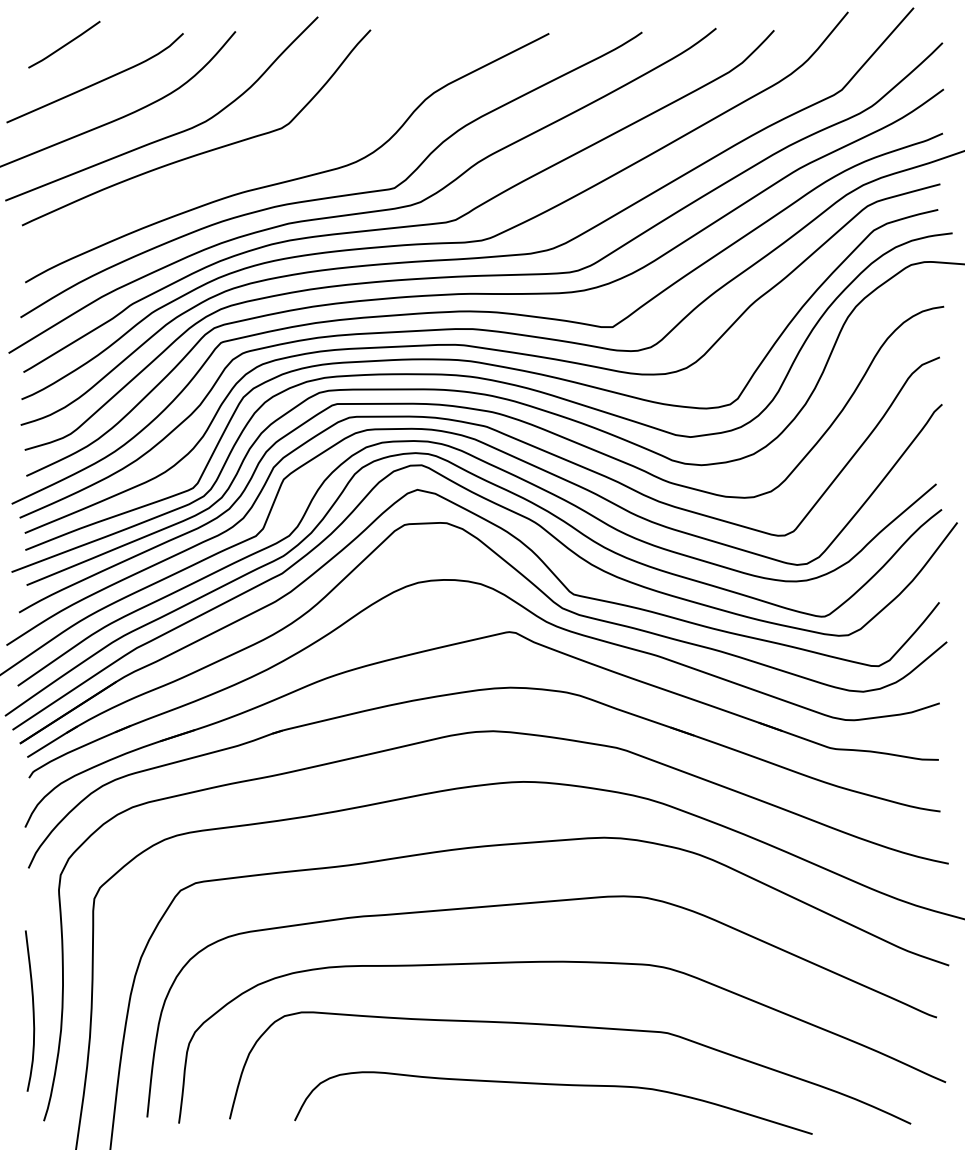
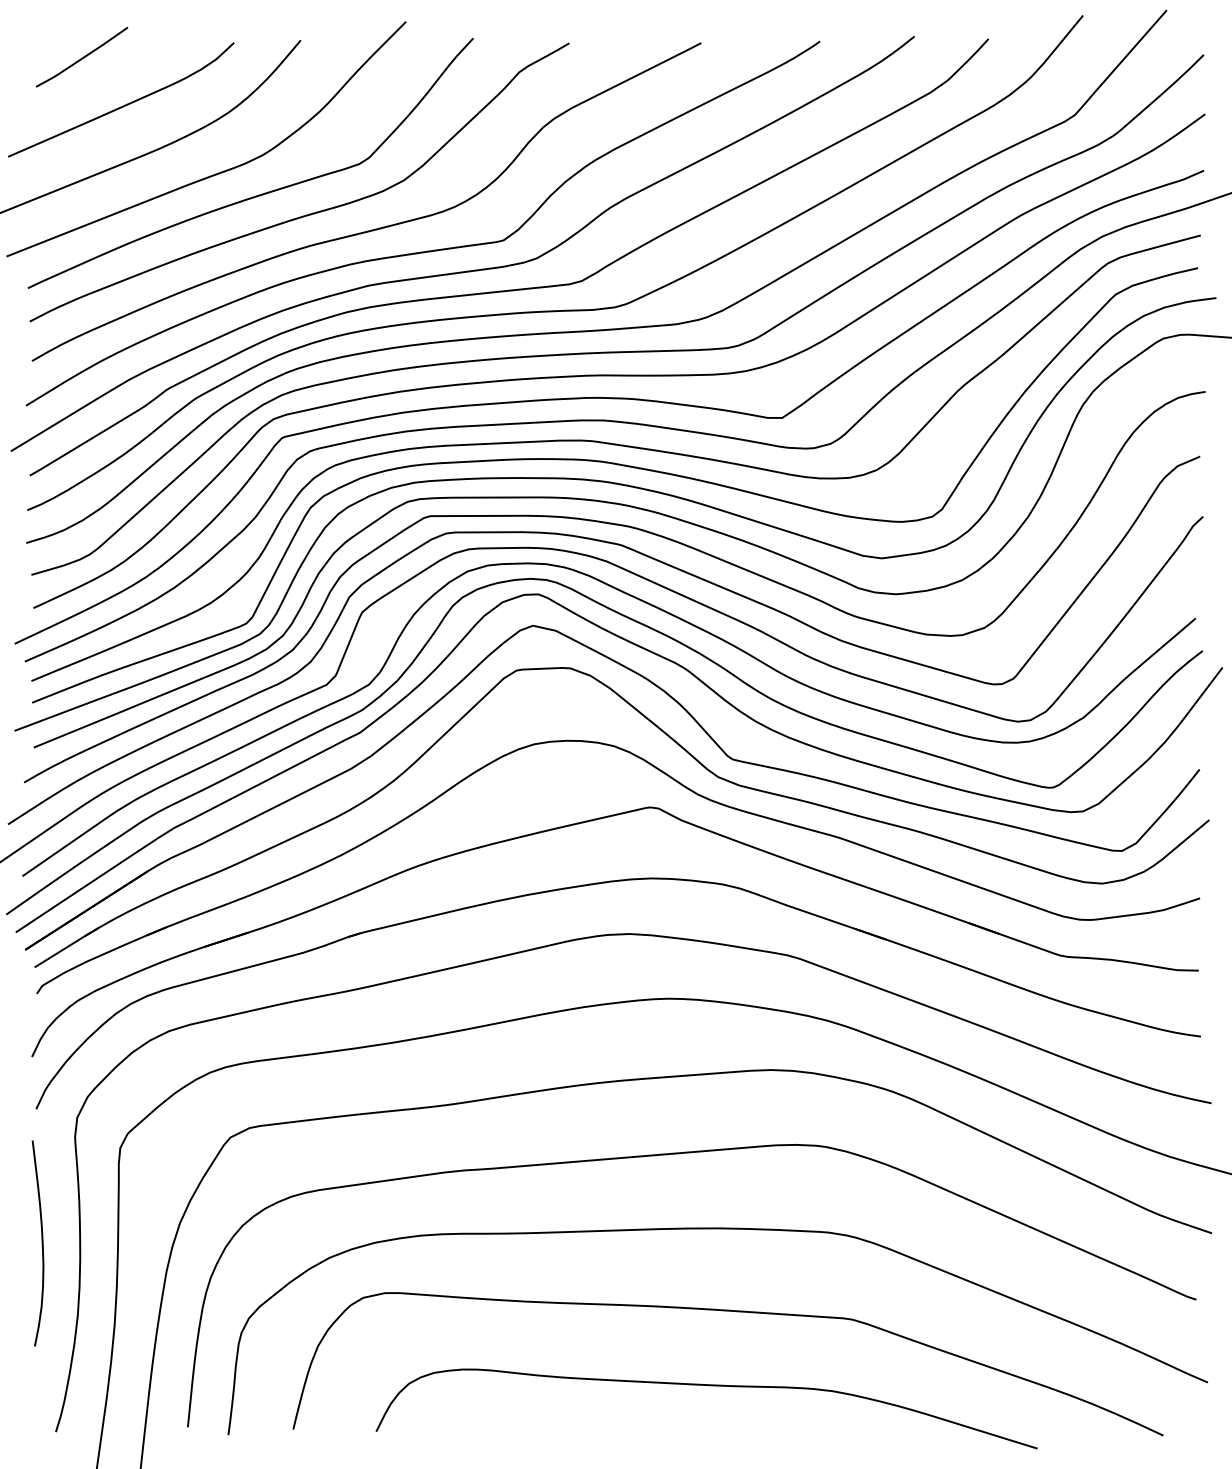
curve: (242, 167) -> (309, 213), added
curve: (32, 1011) -> (41, 1243), moved

